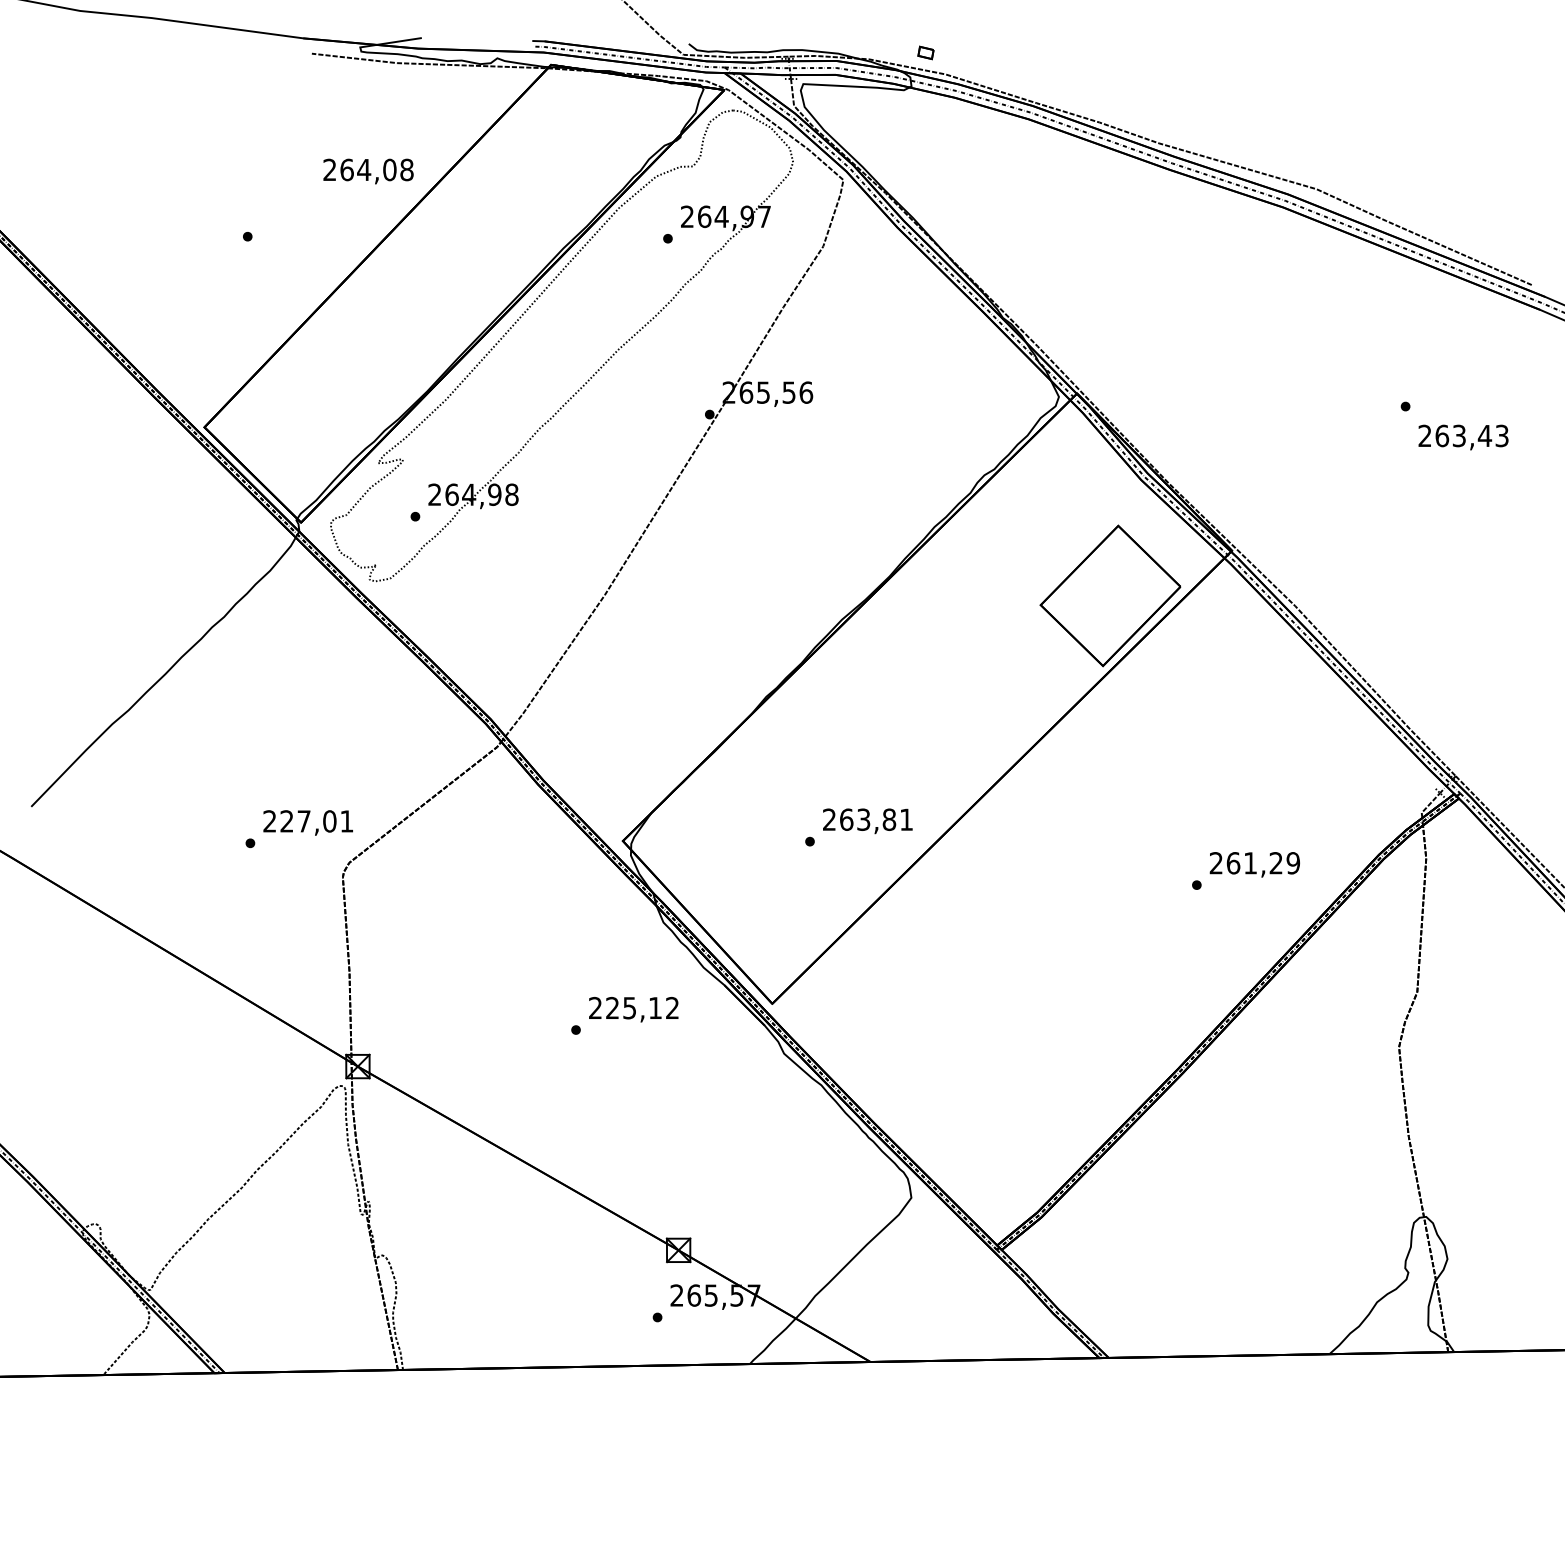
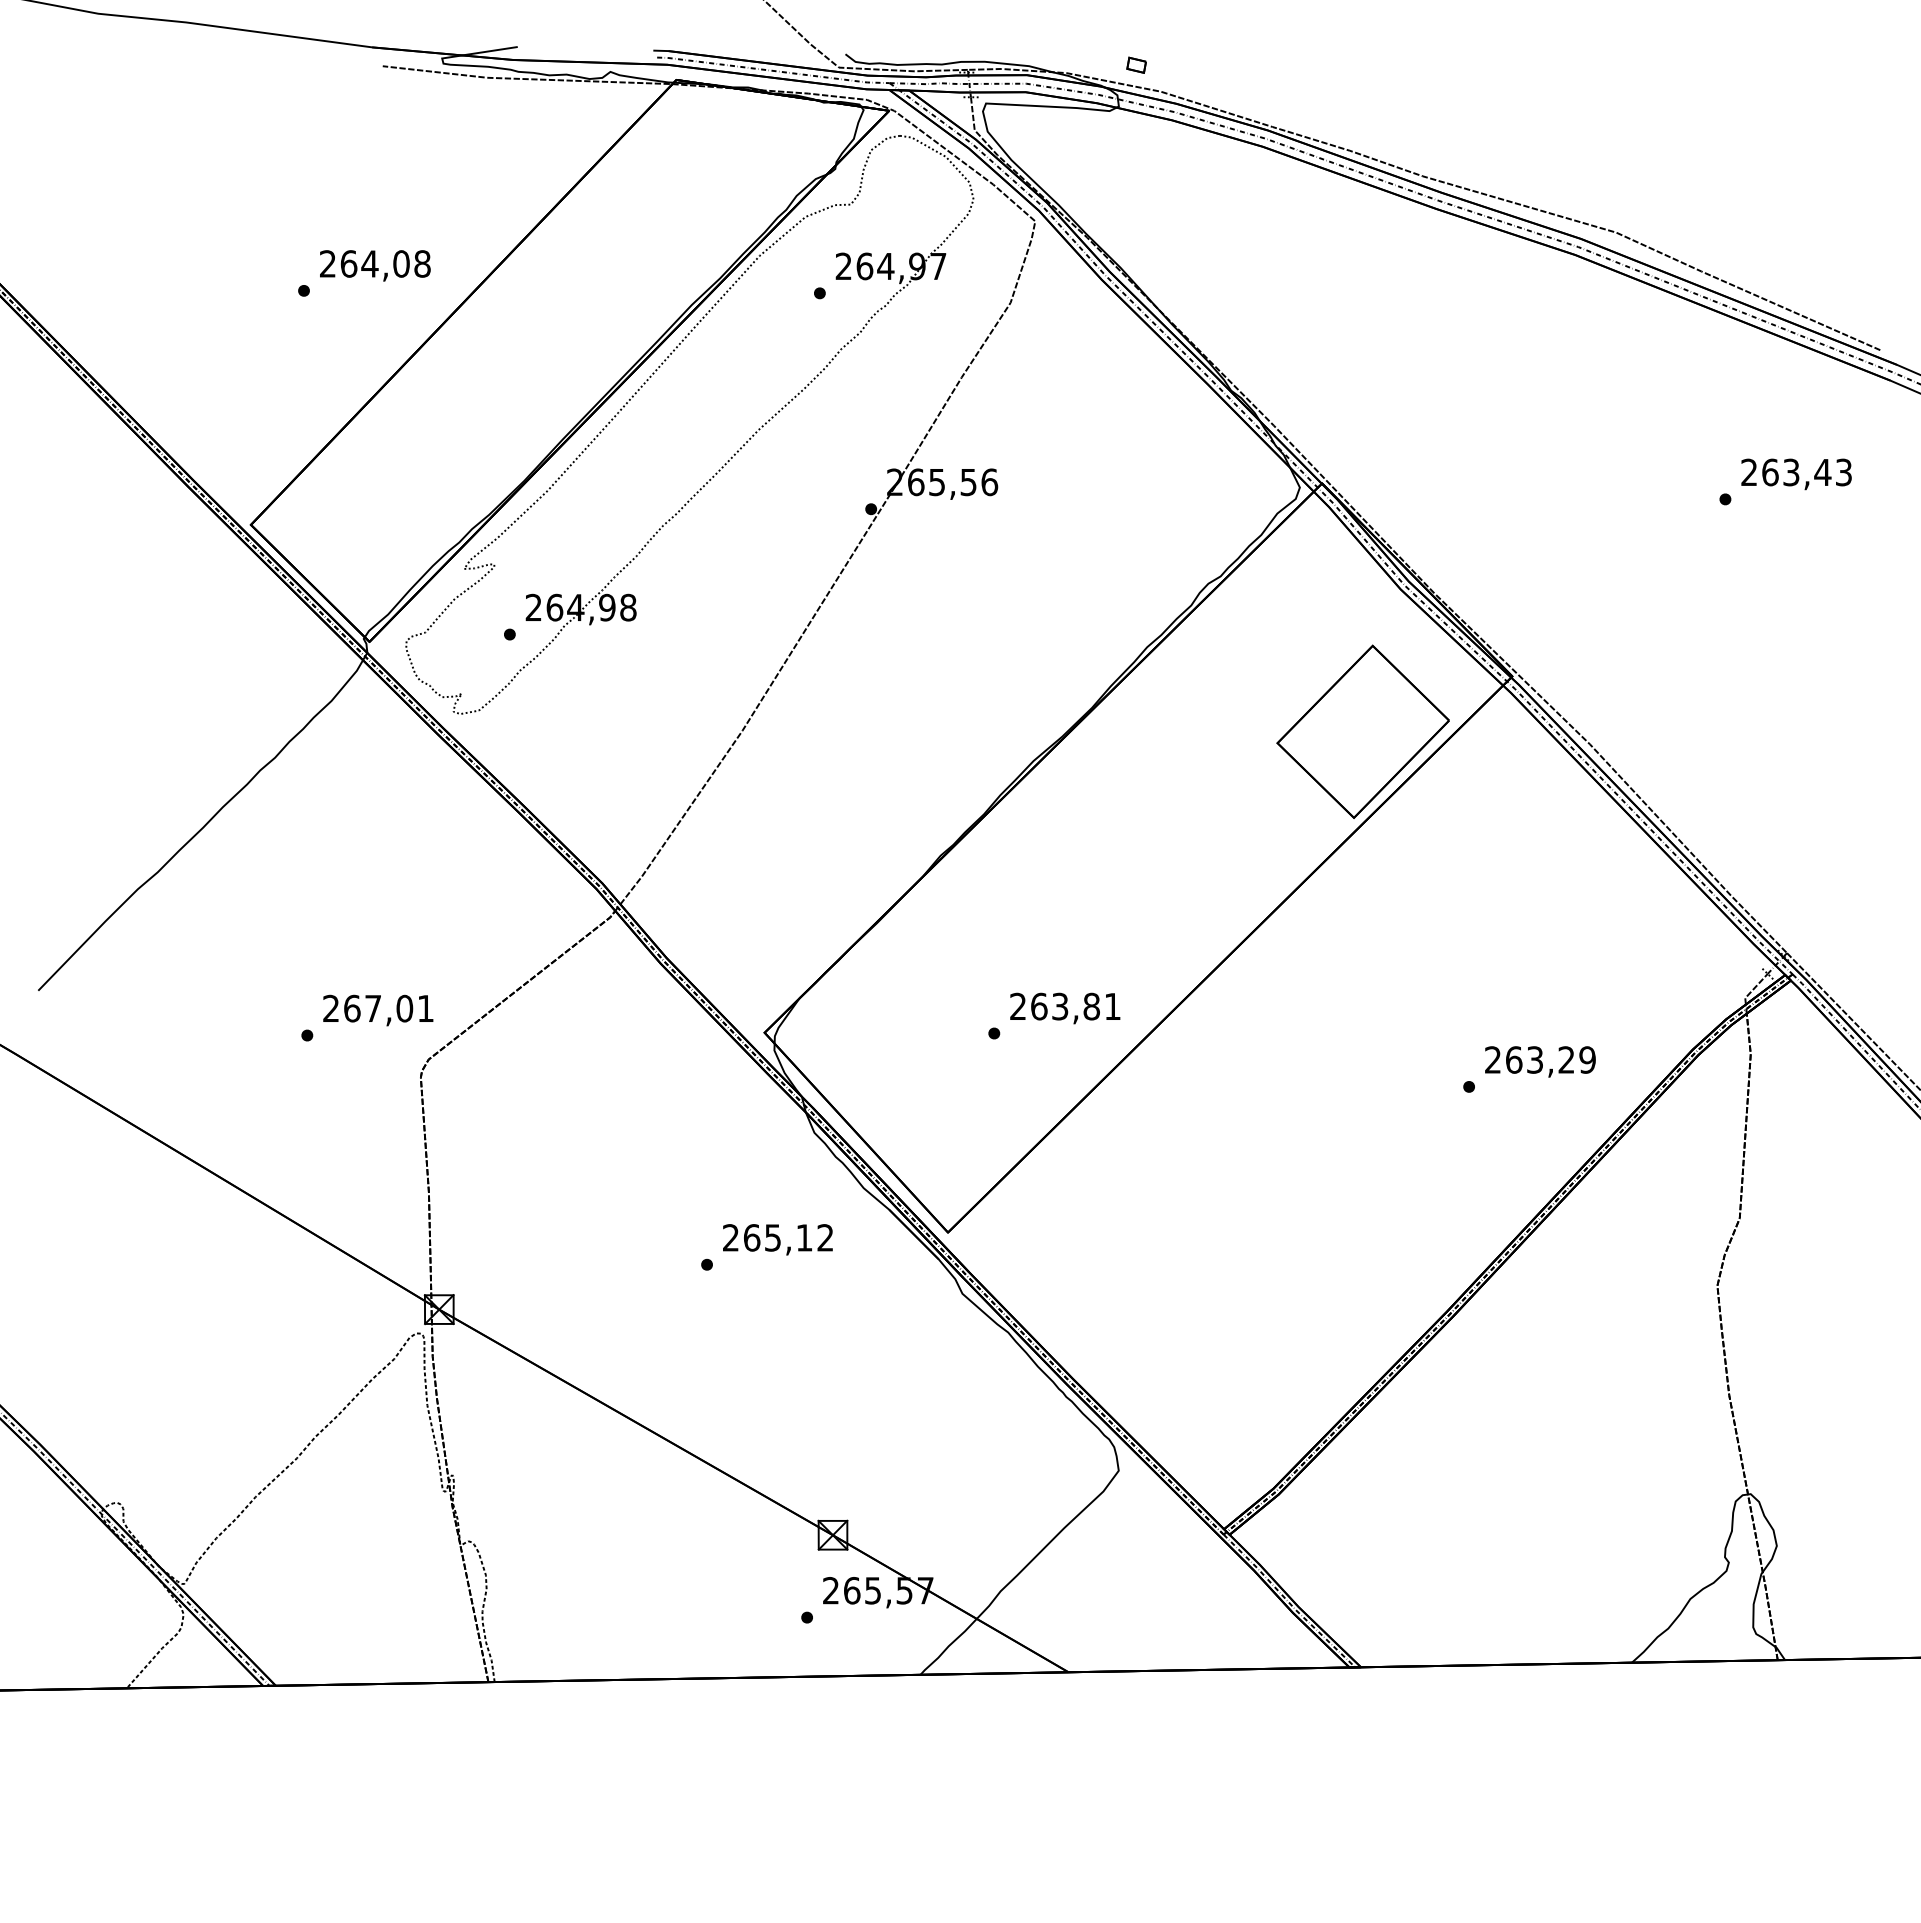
text: (368, 171) -> (375, 265), moved
text: (1463, 437) -> (1796, 474), moved
text: (287, 821) -> (352, 1008), 227,01 -> 267,01
text: (1250, 862) -> (1534, 1059), 261,29 -> 263,29
text: (613, 1007) -> (752, 1237), 225,12 -> 265,12

